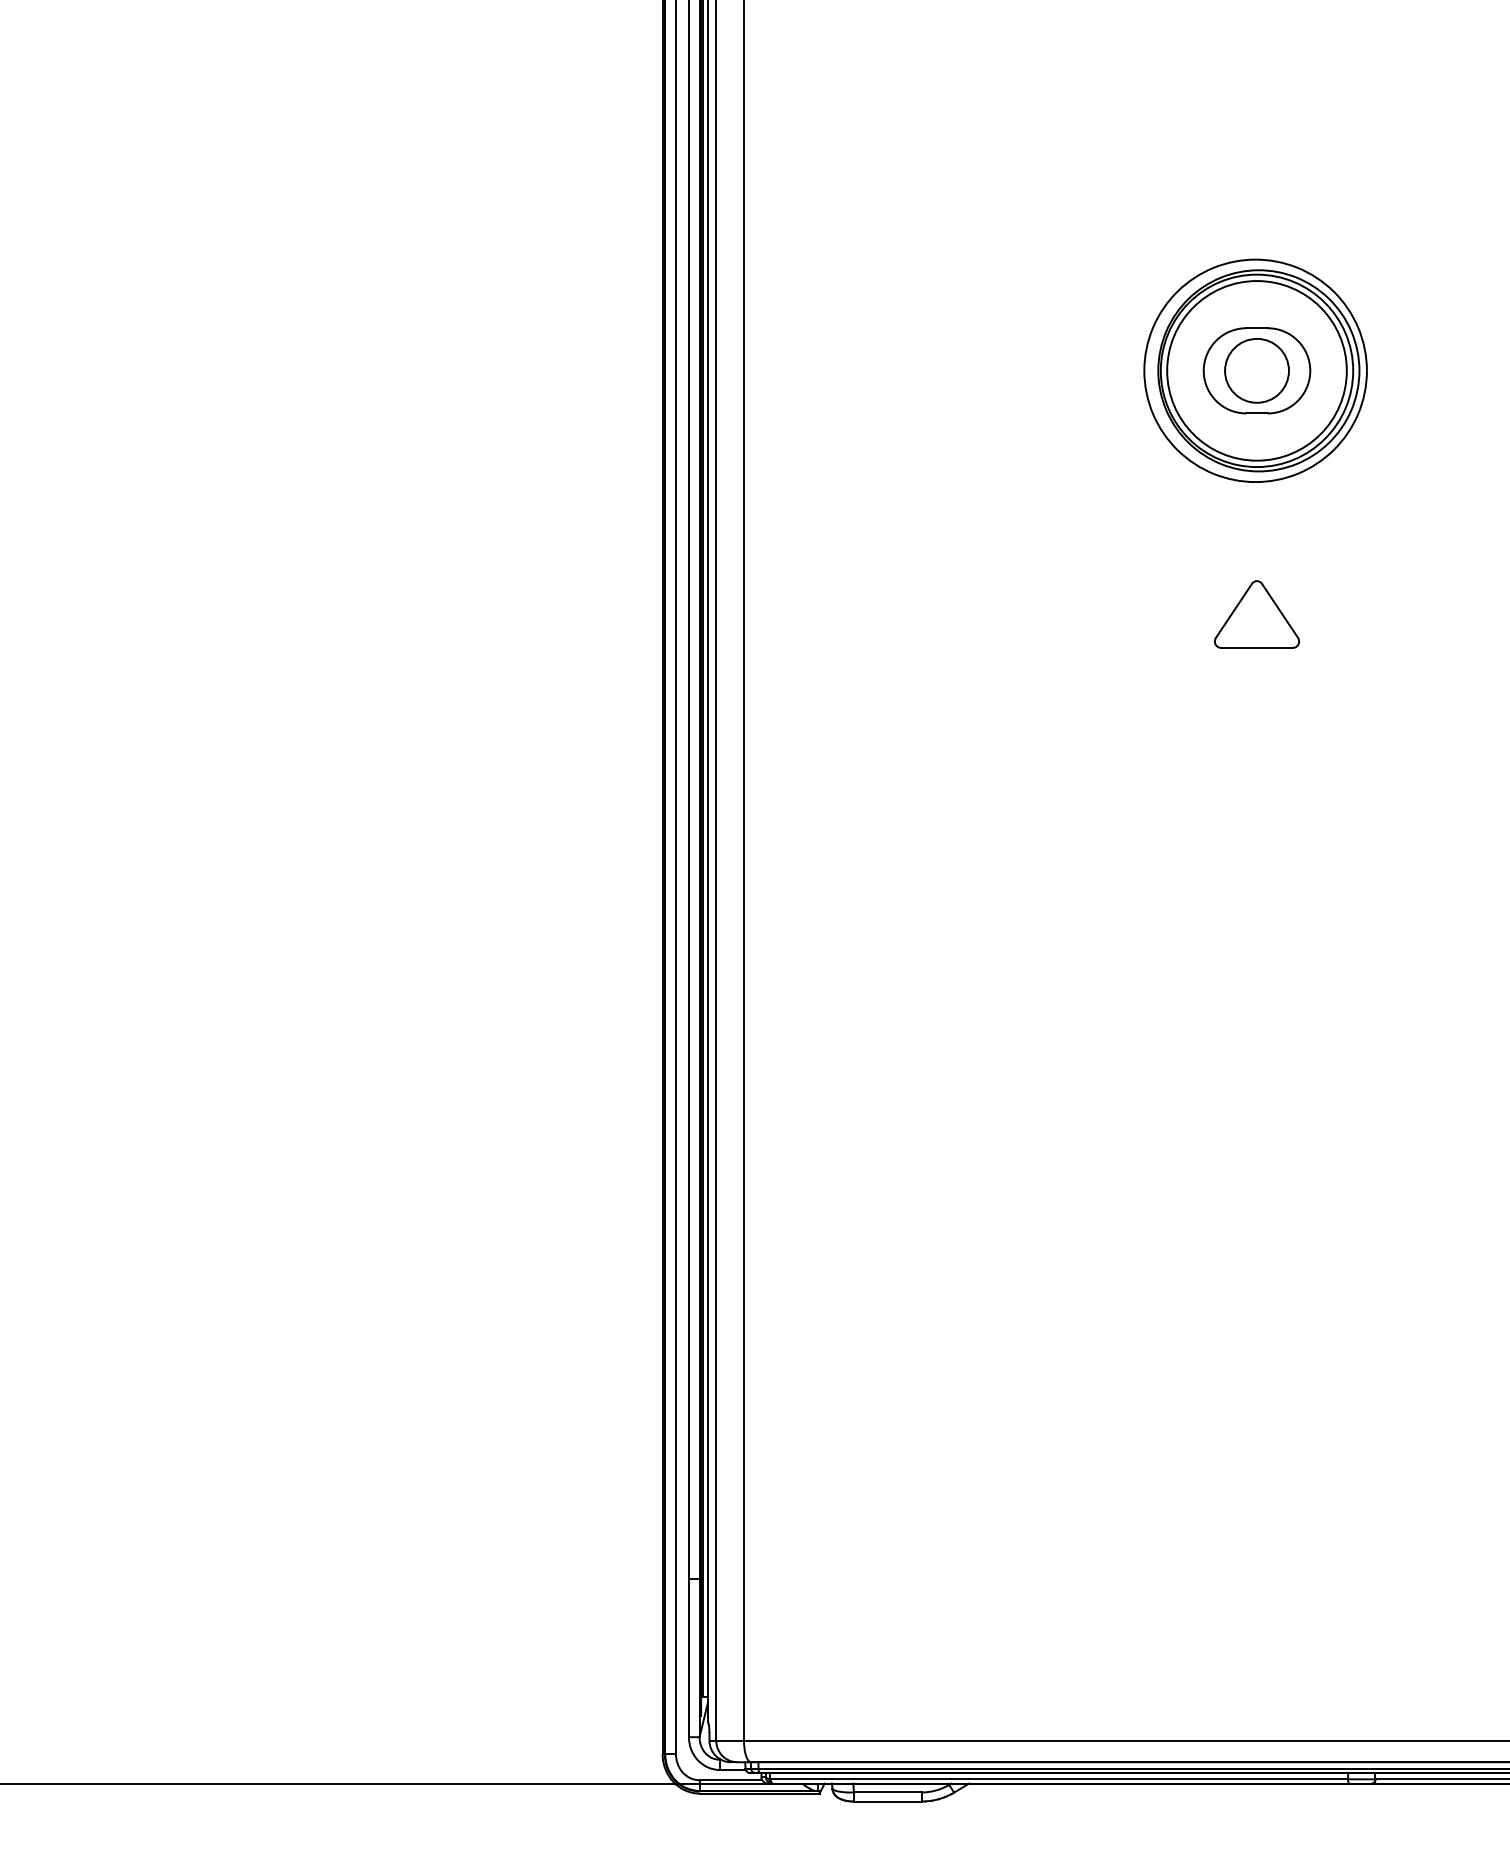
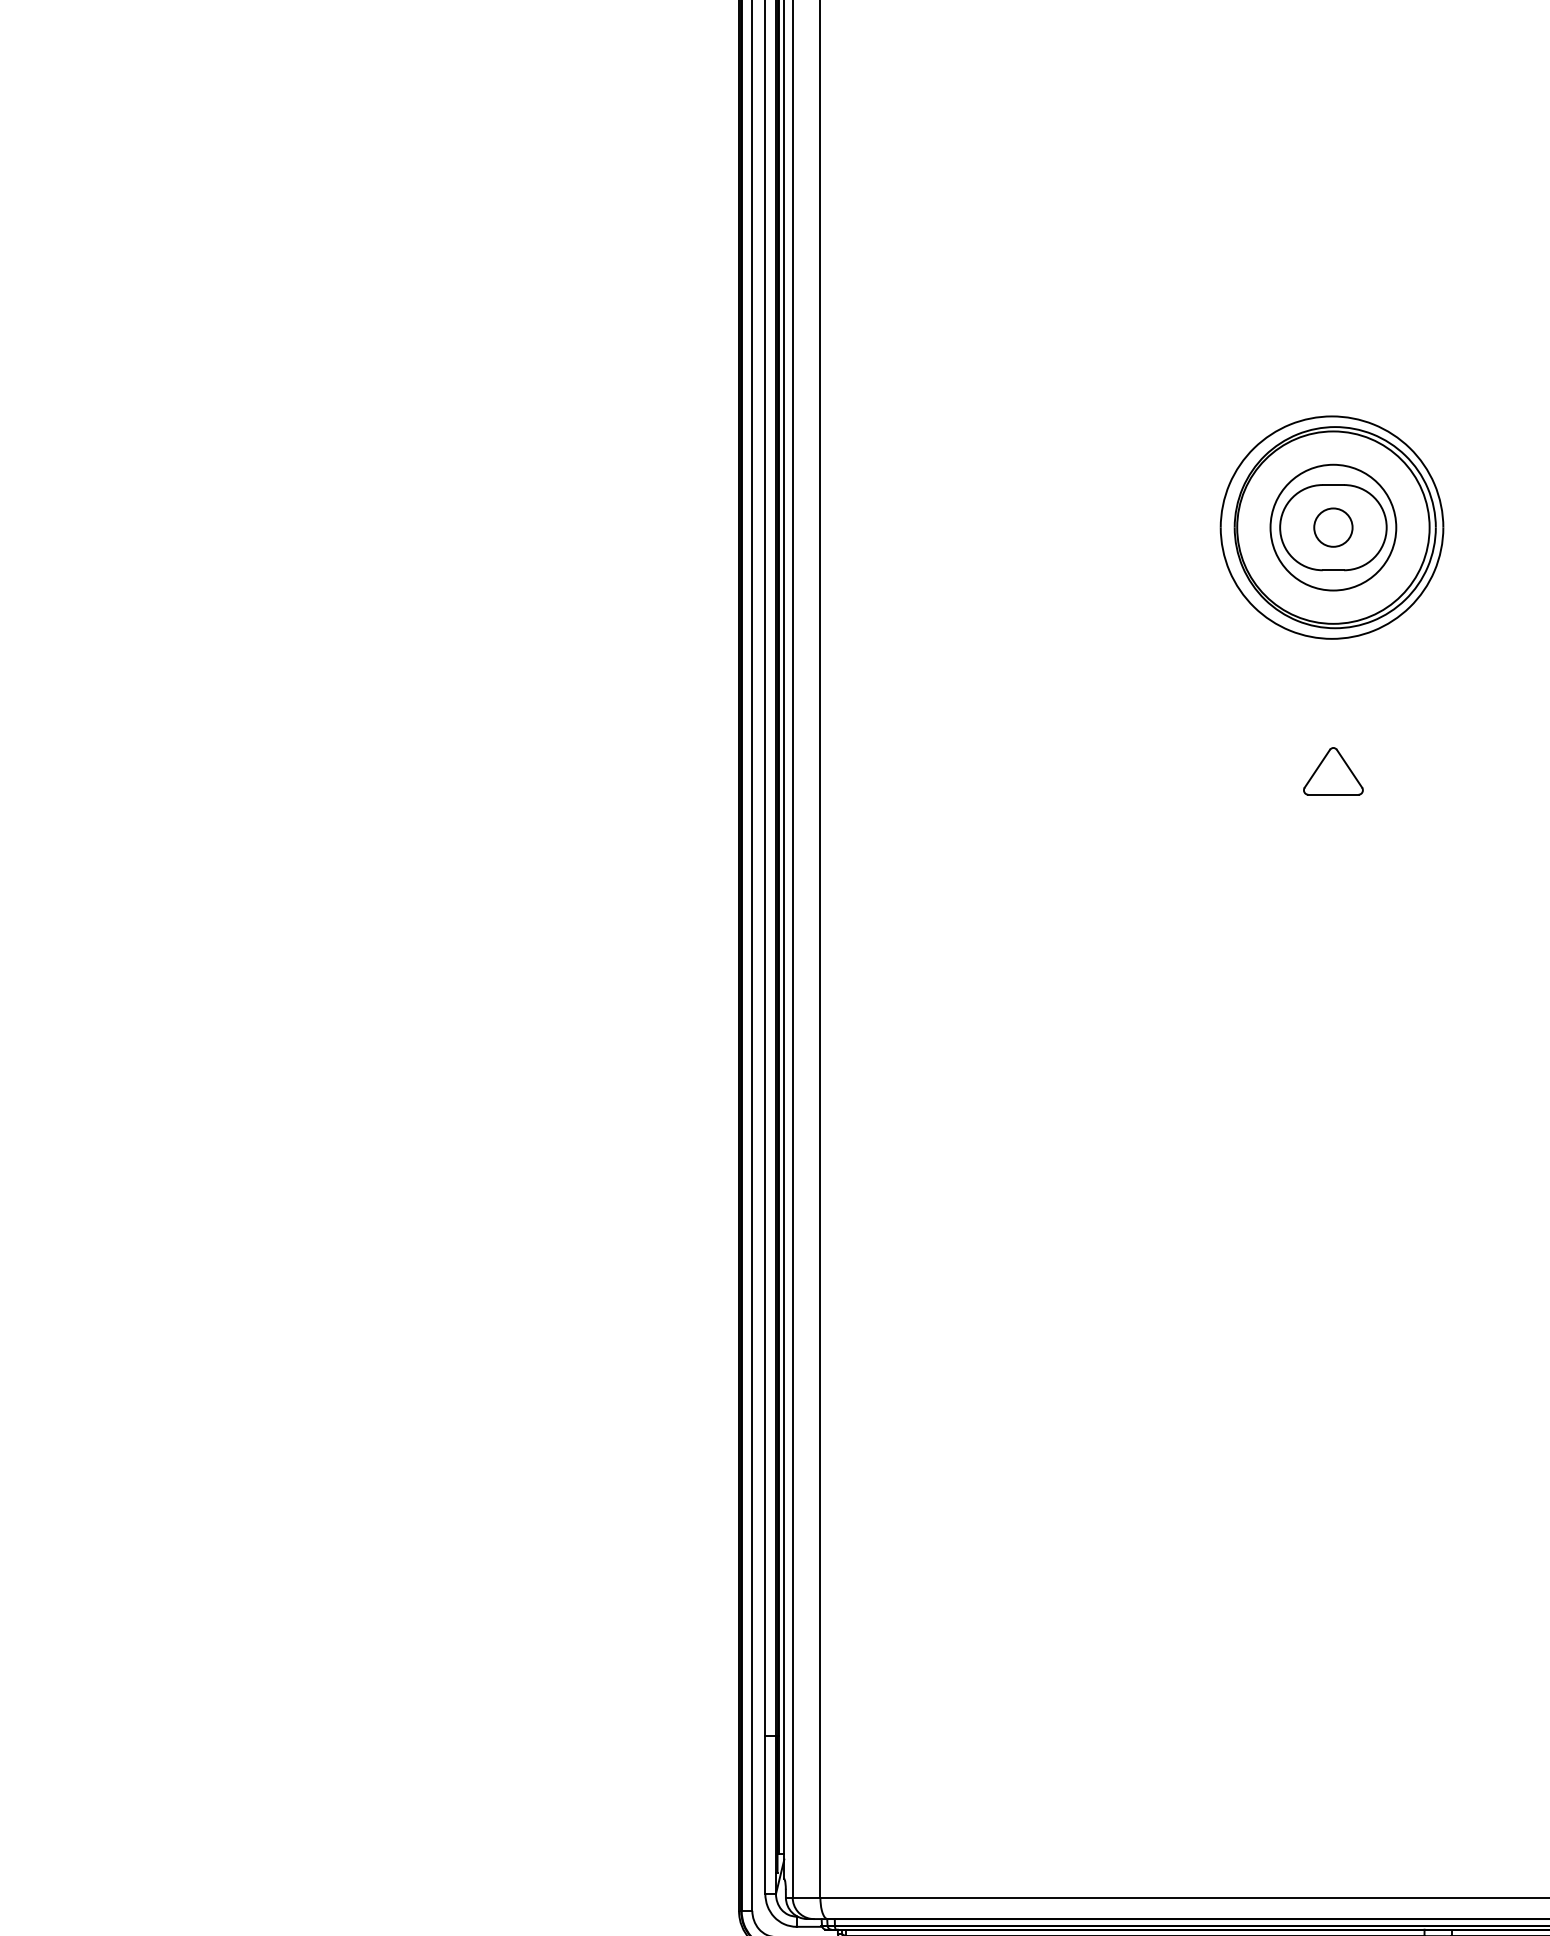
circle: (1257, 370) -> (1333, 527), size x0.6
circle: (1257, 370) -> (1333, 527), size x0.7
part: (1257, 614) -> (1333, 771), size x0.7

